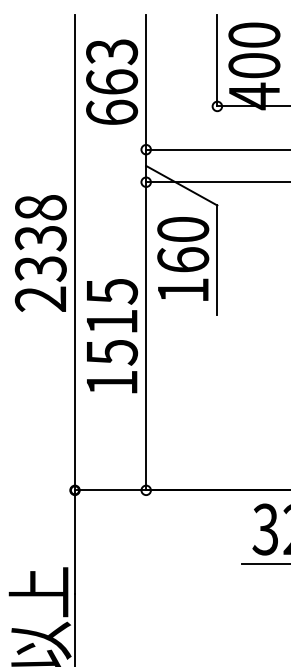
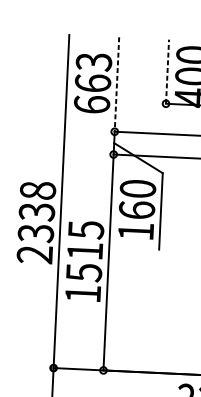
line: (217, 60) -> (167, 71), solid -> dashed
line: (146, 82) -> (117, 84), solid -> dashed
text: (40, 253) -> (36, 222), moved

